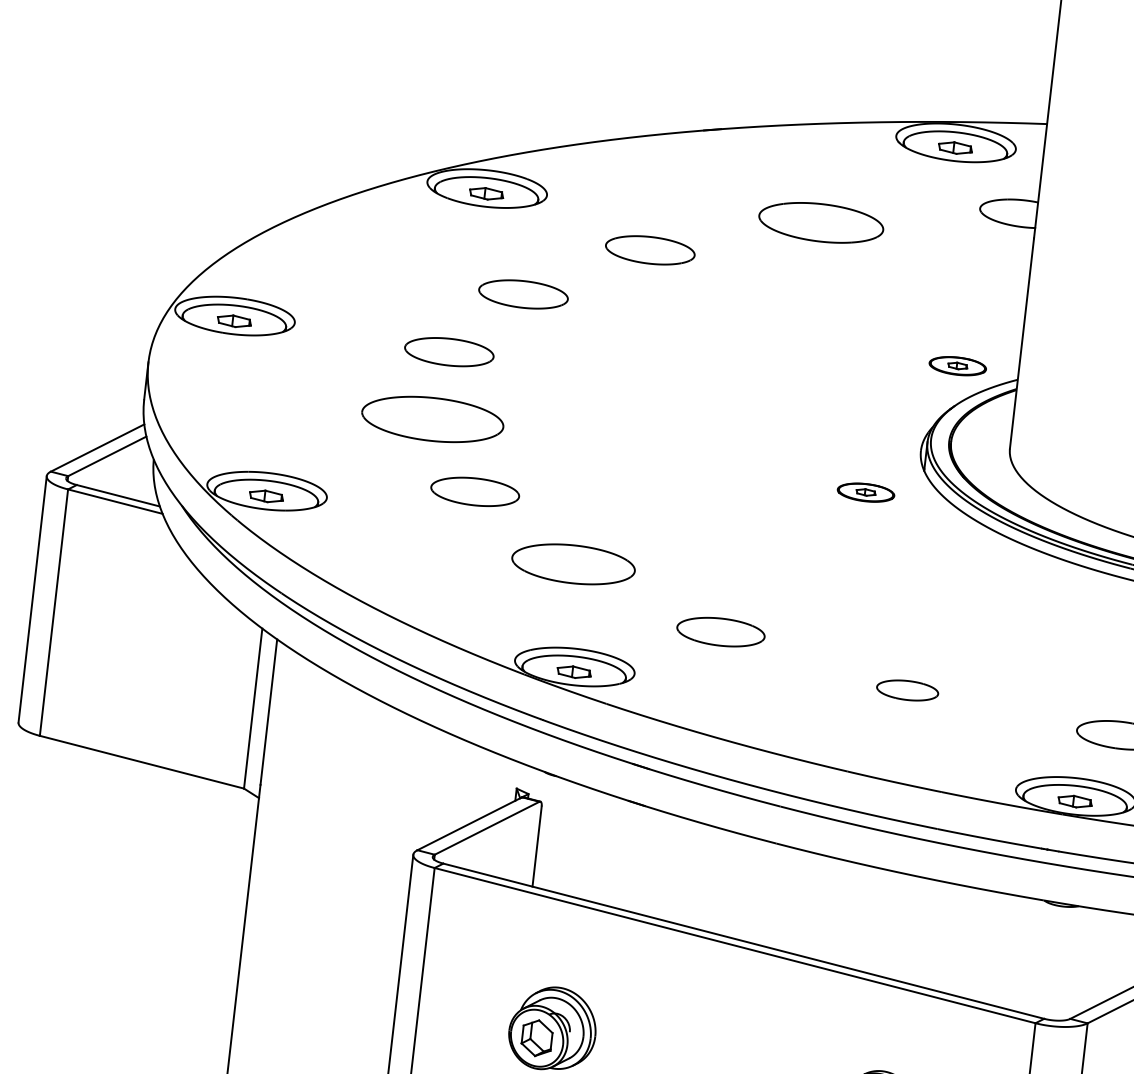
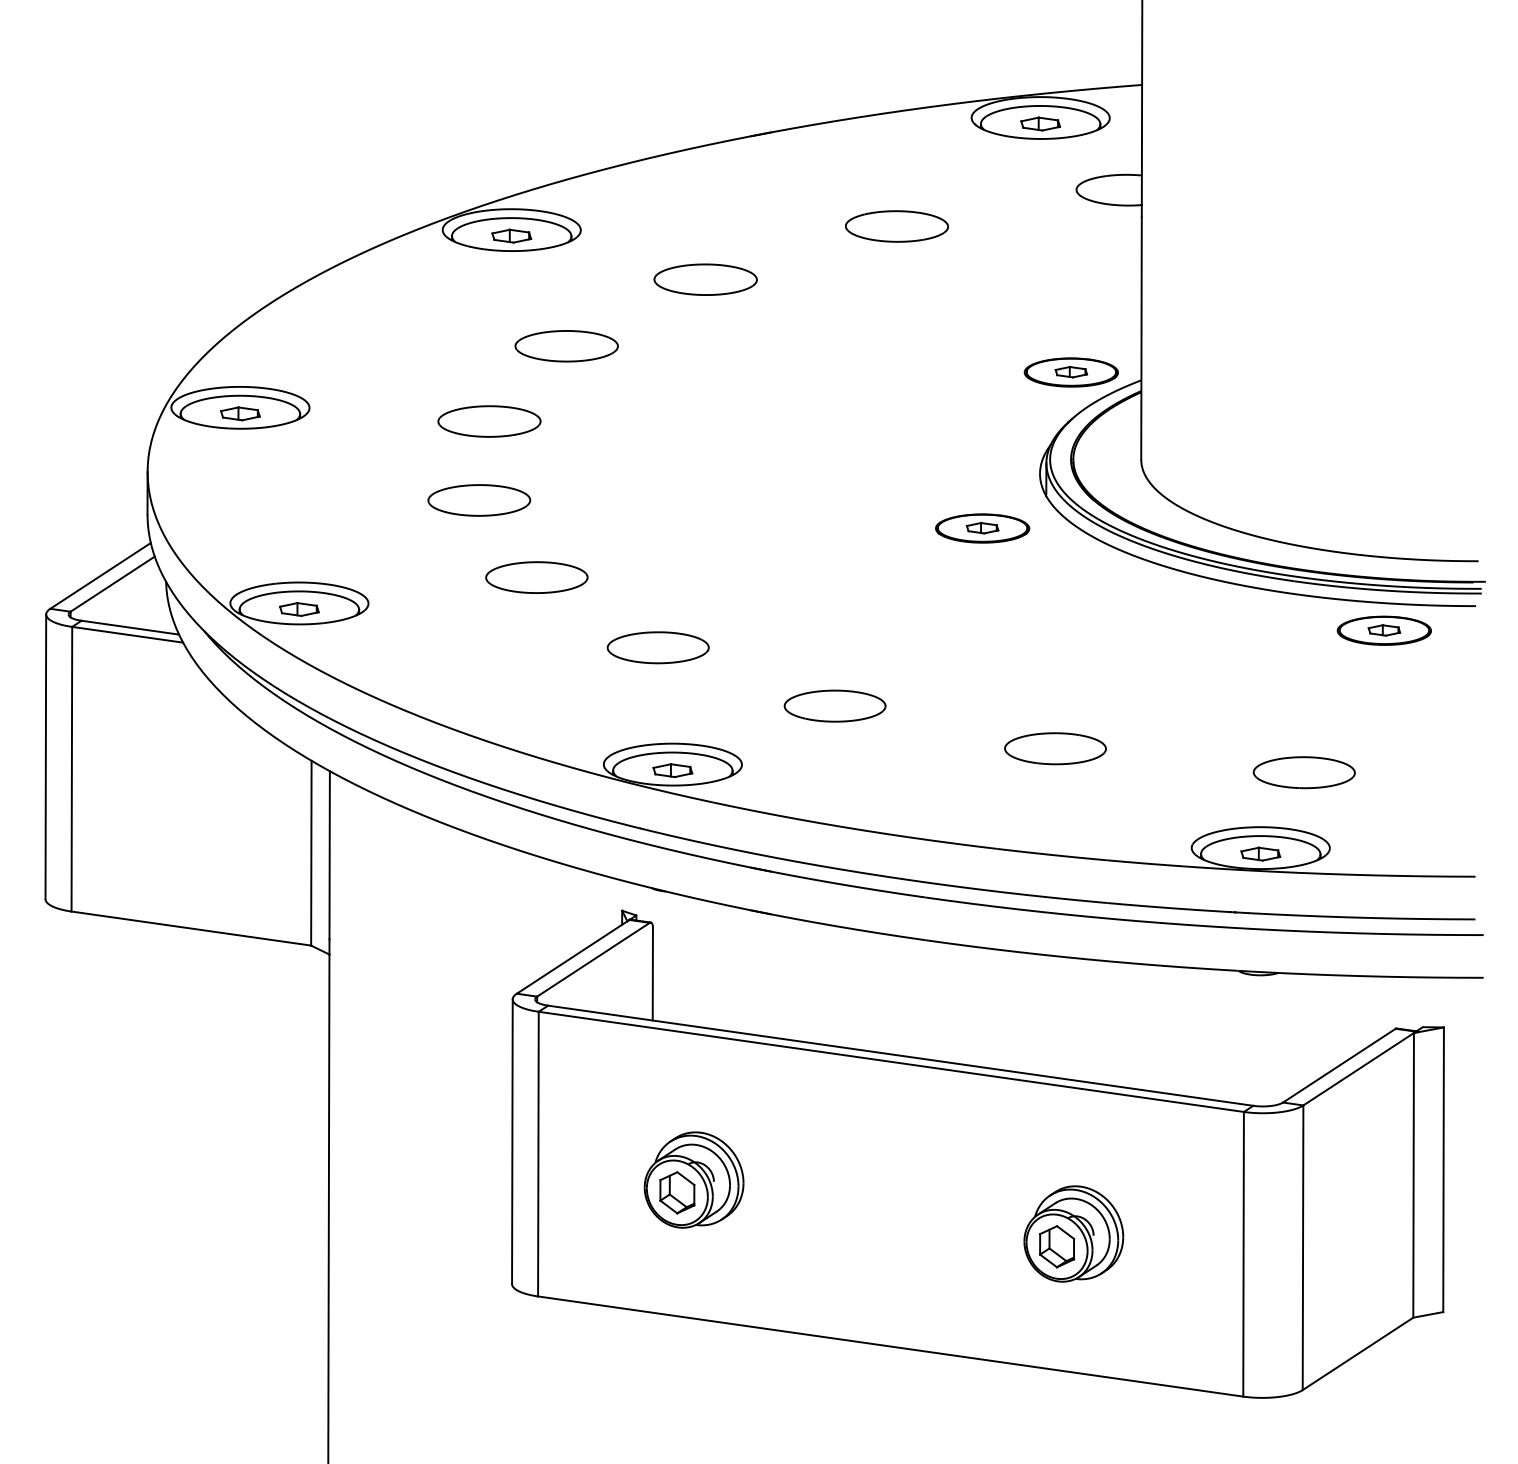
part: (820, 222) -> (896, 226), size x0.71
part: (957, 366) -> (1070, 372), size x1.43
part: (433, 419) -> (479, 500), size x0.62
part: (865, 492) -> (982, 528), size x1.43
part: (572, 564) -> (657, 647), size x0.71
part: (907, 690) -> (1055, 748), size x1.43

